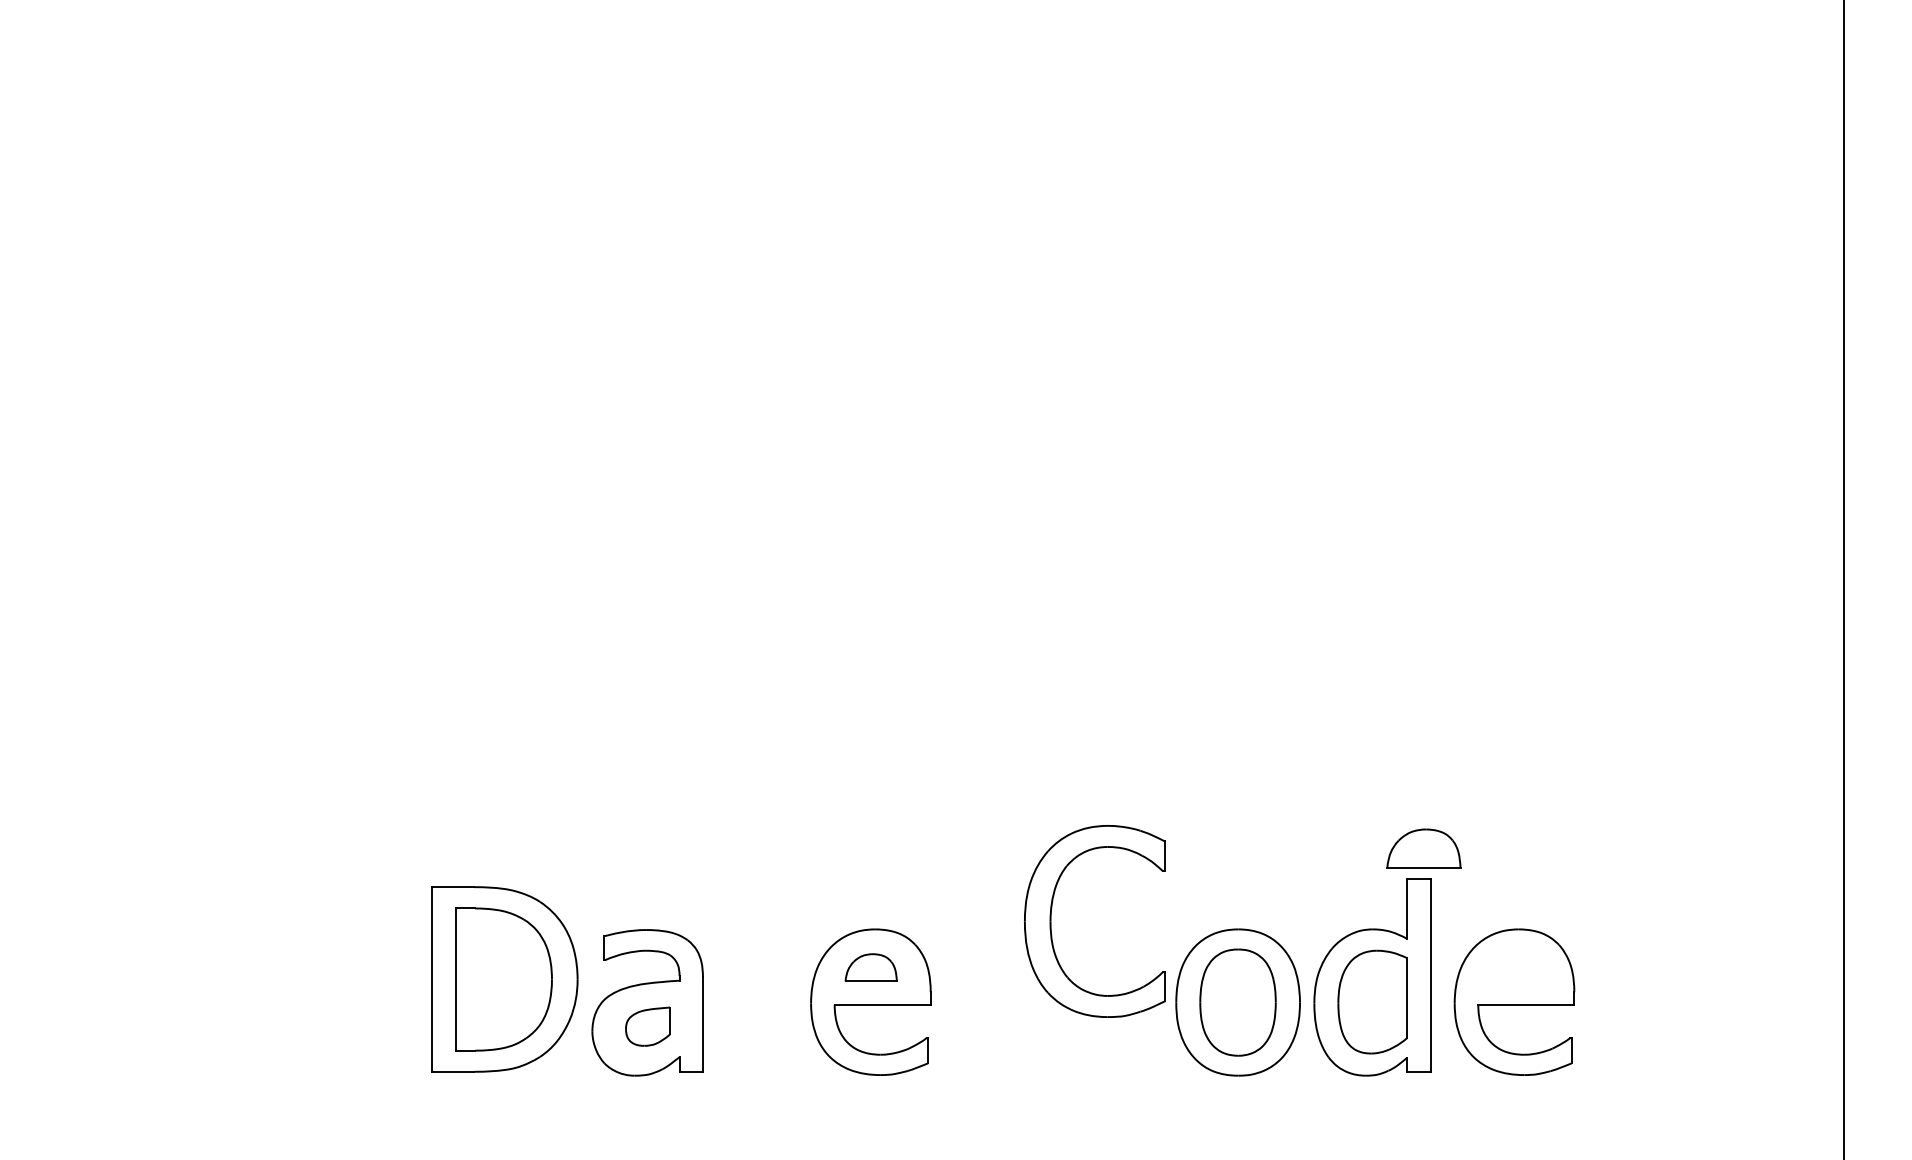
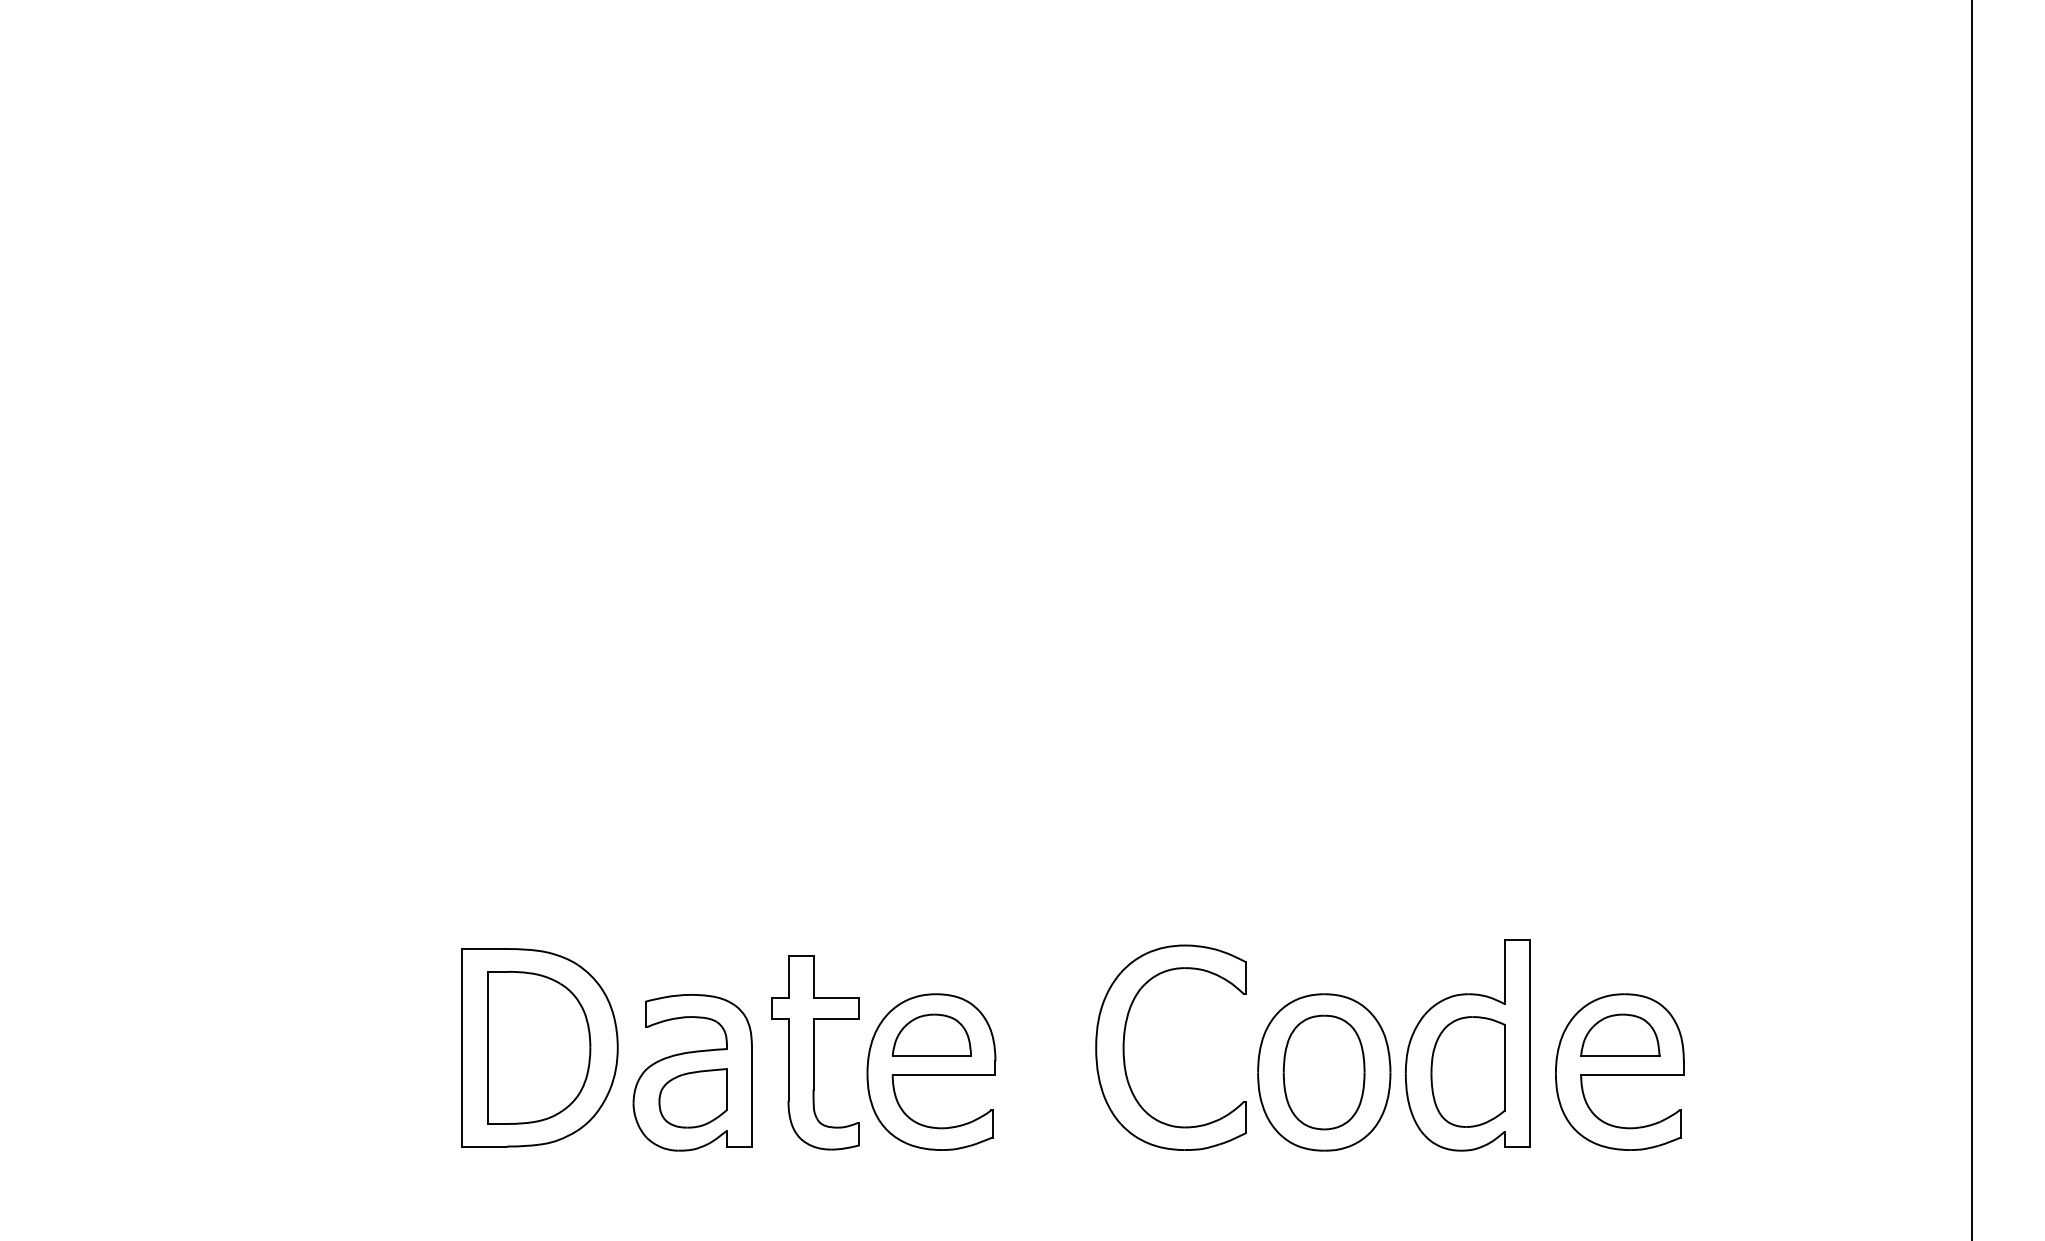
part: (1423, 848) -> (1619, 1034), moved
part: (1051, 921) -> (1124, 1047), moved
part: (870, 967) -> (931, 1034), size x1.43
part: (762, 984) -> (815, 1053), added
part: (647, 1026) -> (692, 1098), size x1.43

